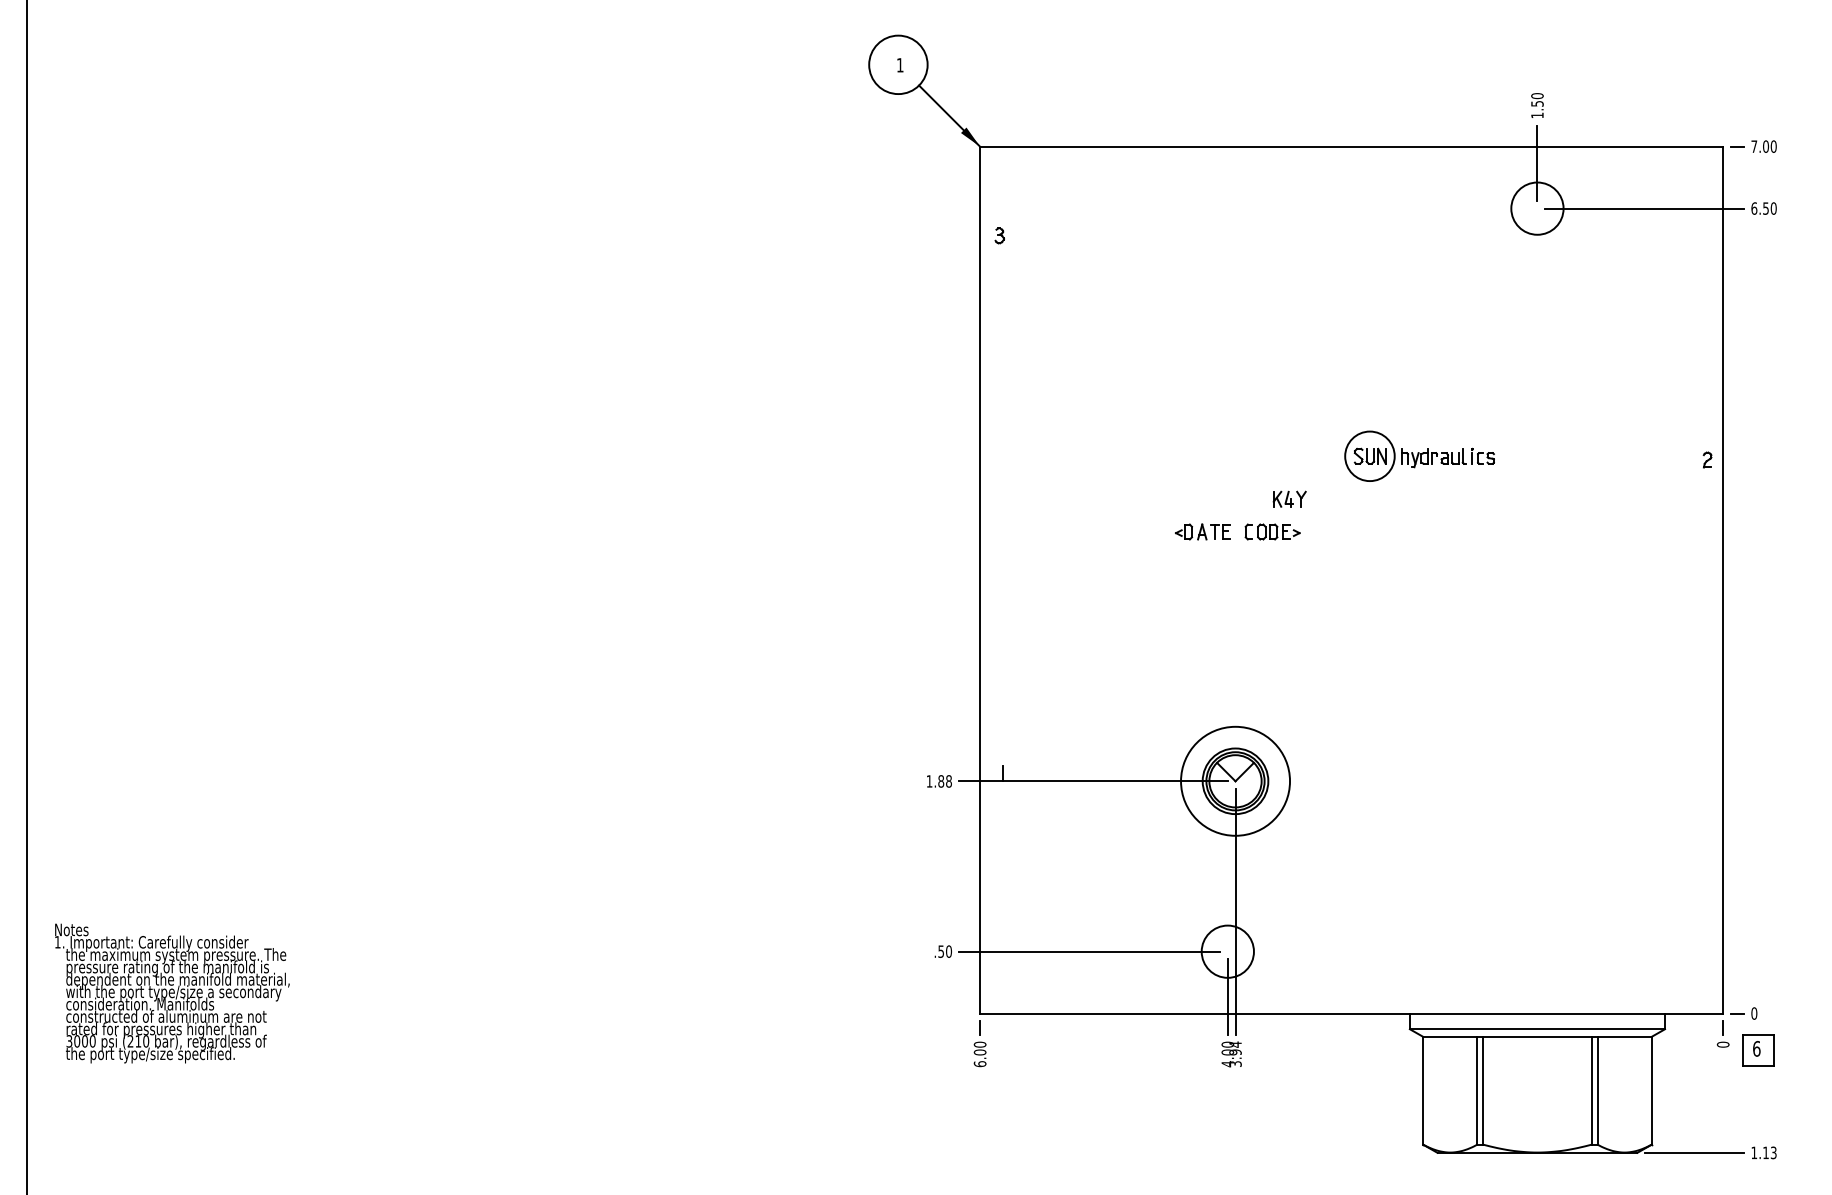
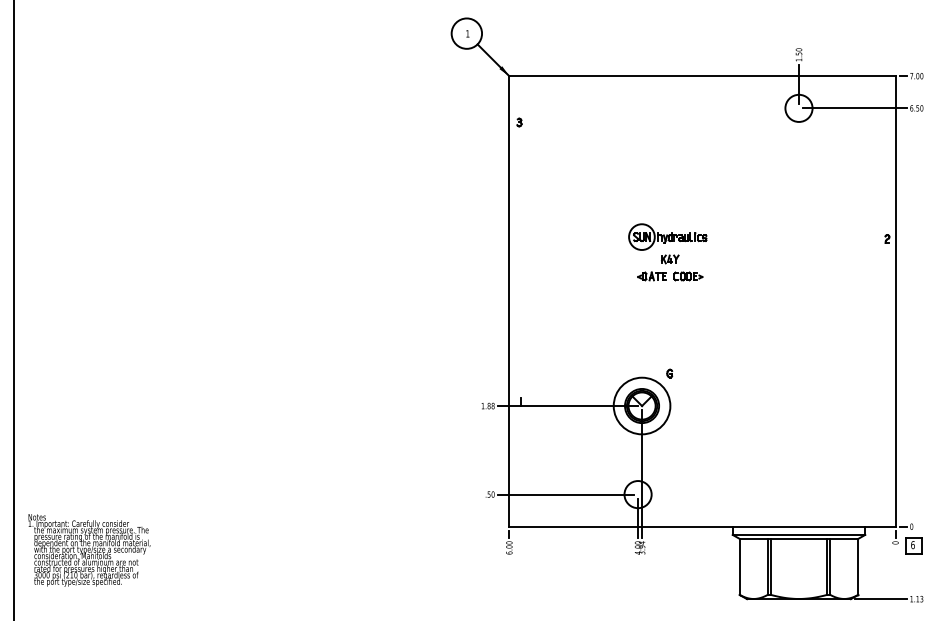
part: (1419, 455) -> (667, 236), moved
part: (1238, 532) -> (670, 276), moved
part: (1288, 718) -> (669, 373), added
text: (172, 993) -> (89, 550), moved

